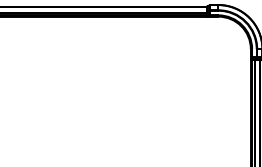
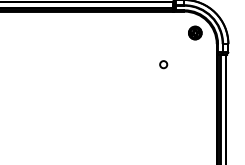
part: (229, 37) -> (195, 32), added
circle: (197, 69) -> (163, 64), added

